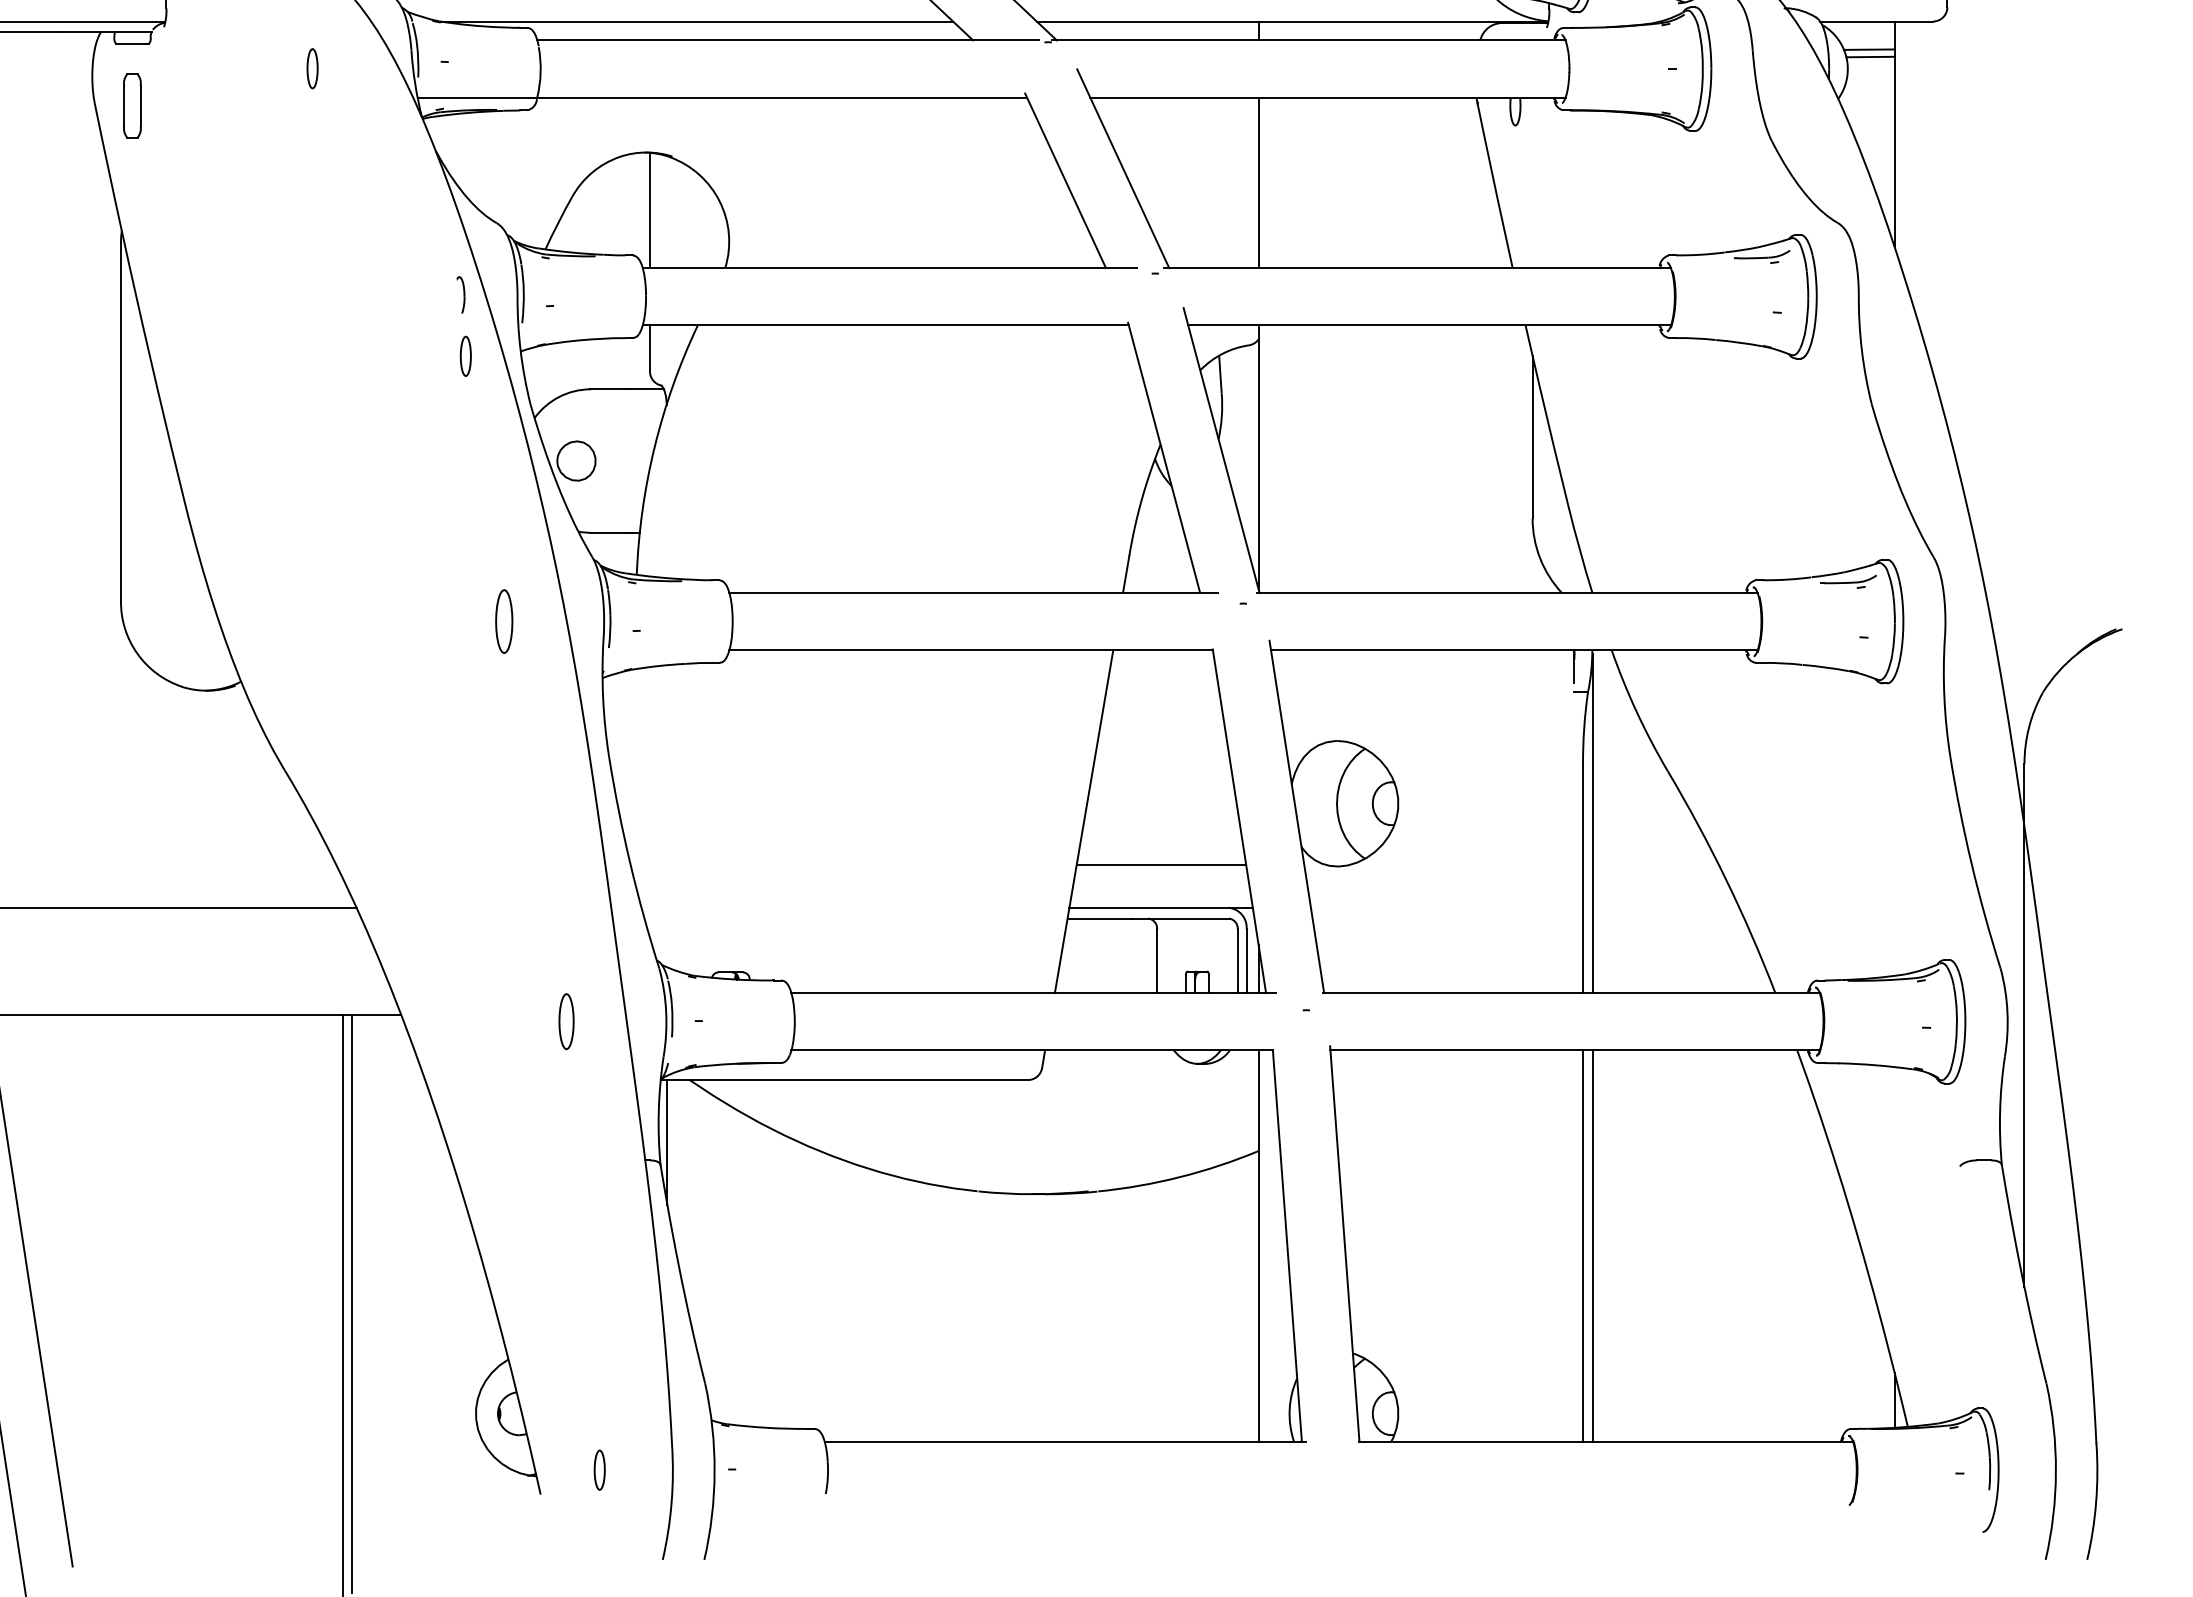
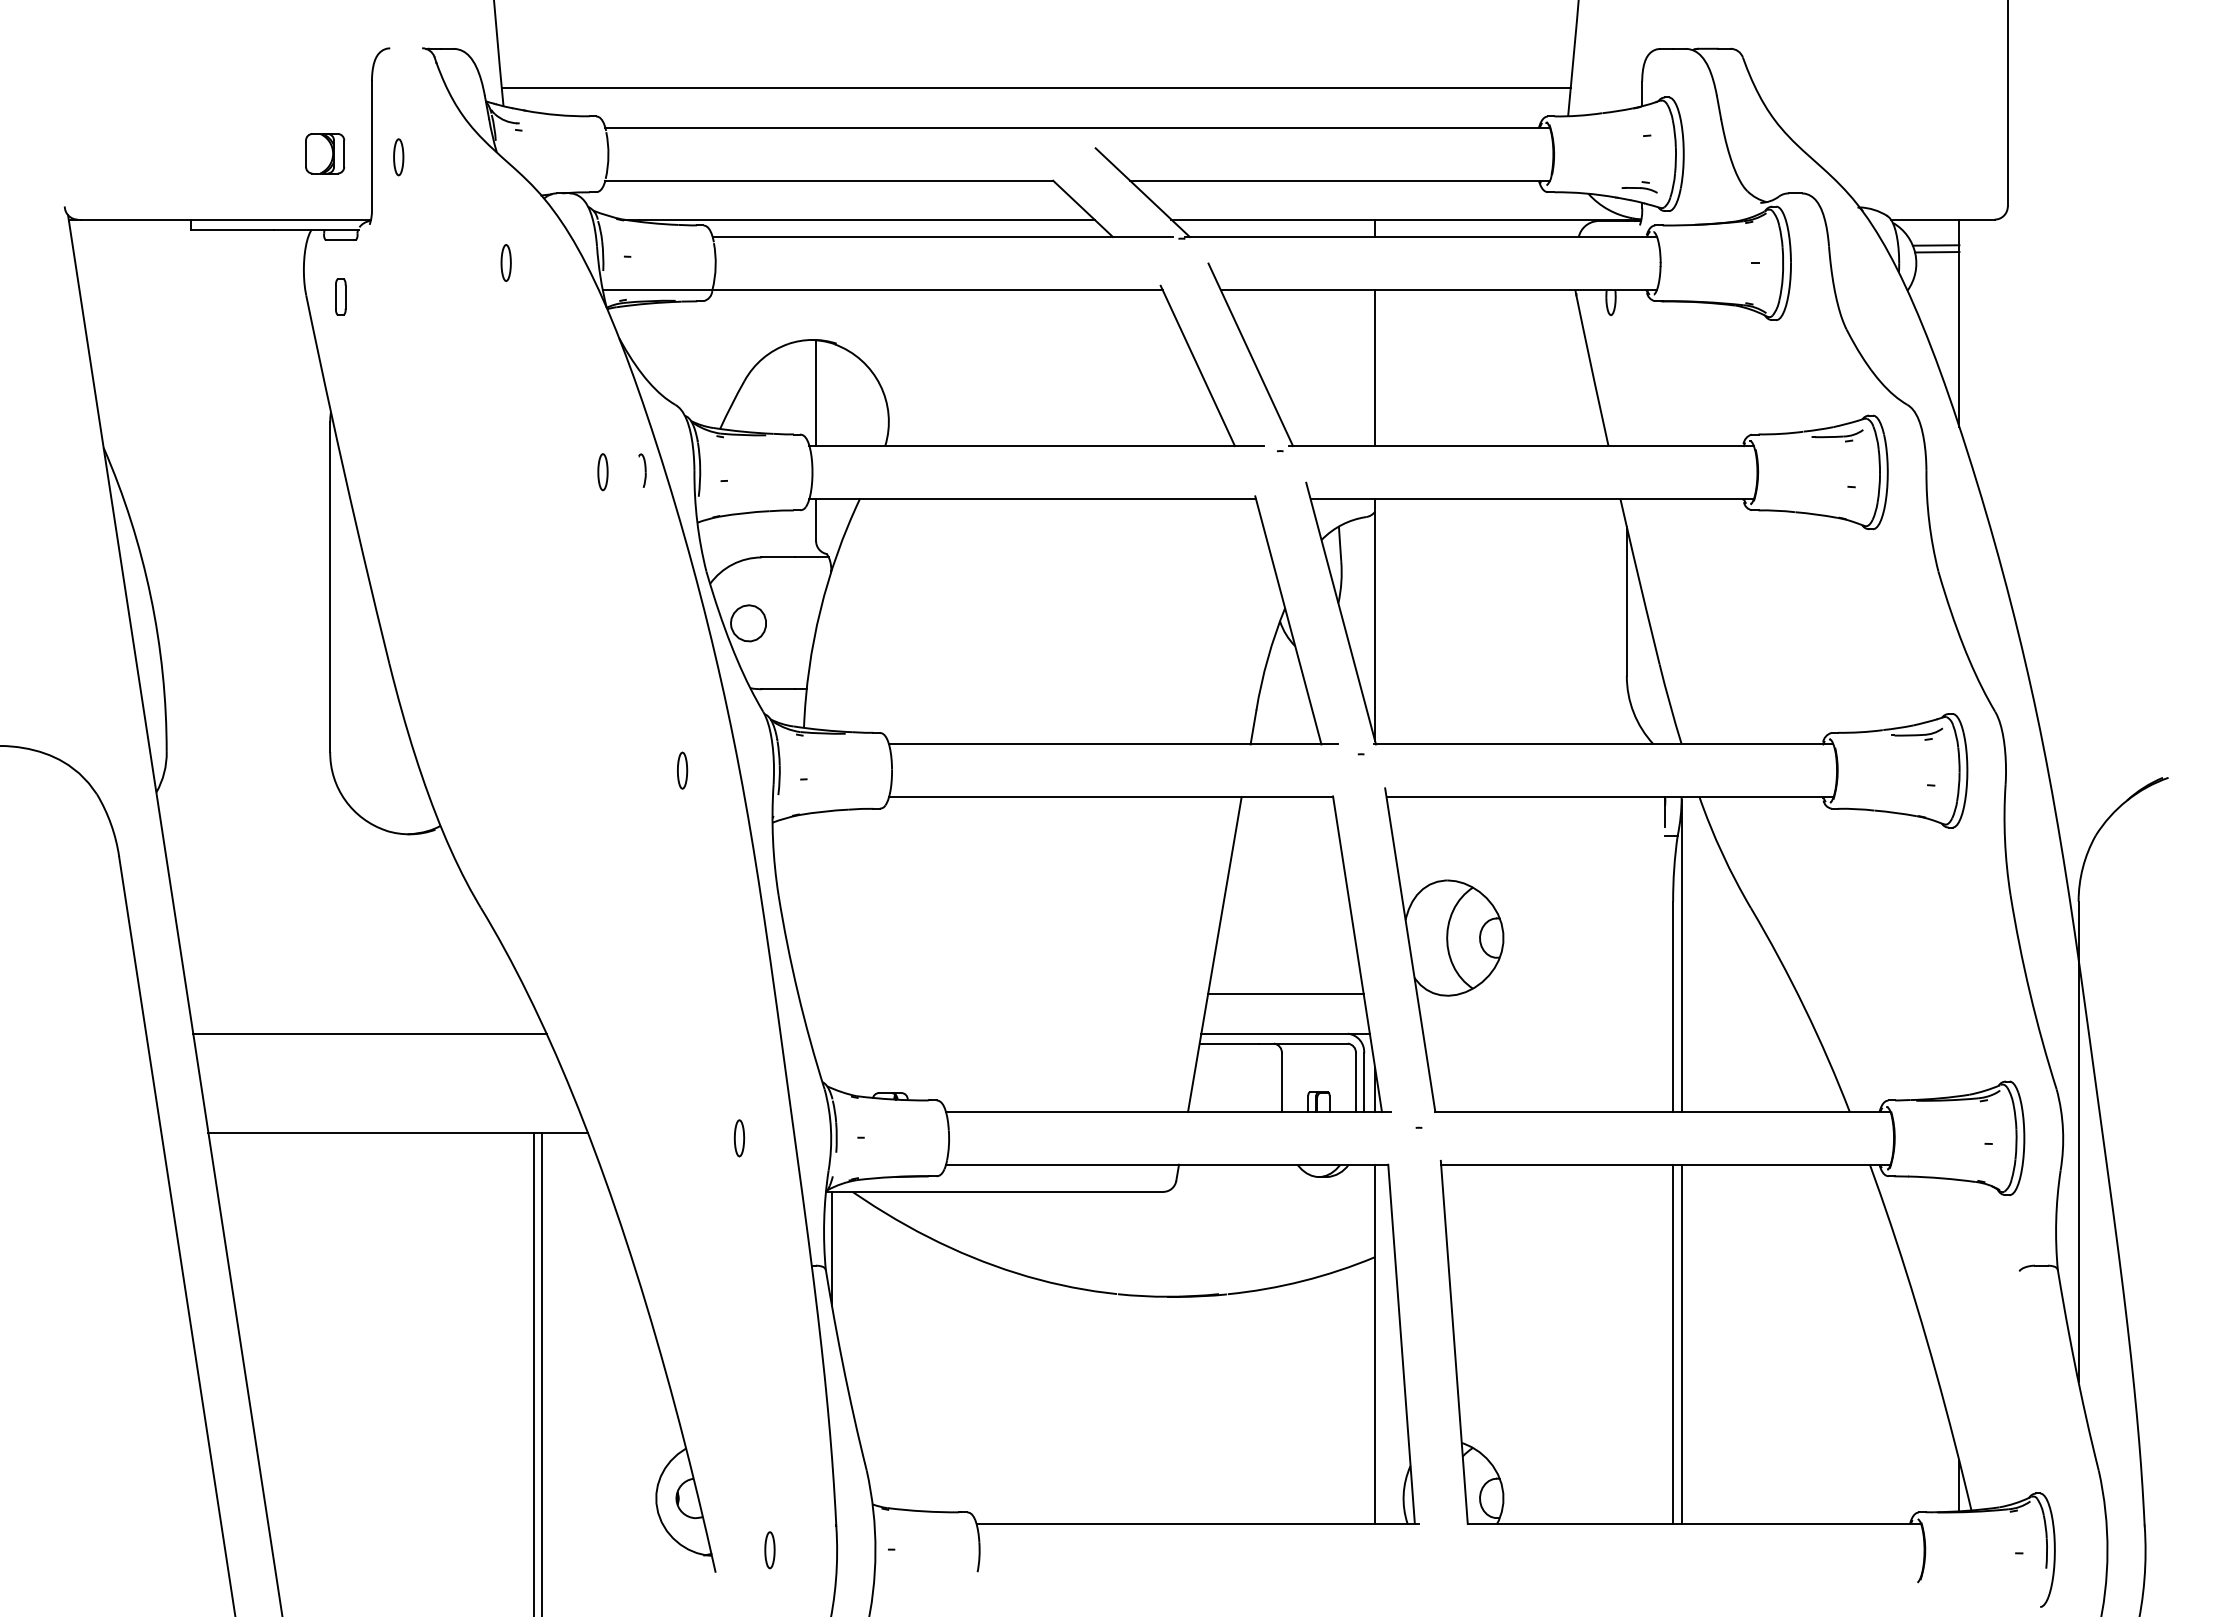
part: (132, 105) -> (340, 296), size x0.62
part: (465, 356) -> (602, 472), moved
part: (504, 621) -> (682, 770), size x0.62
part: (566, 1021) -> (739, 1138), size x0.71

